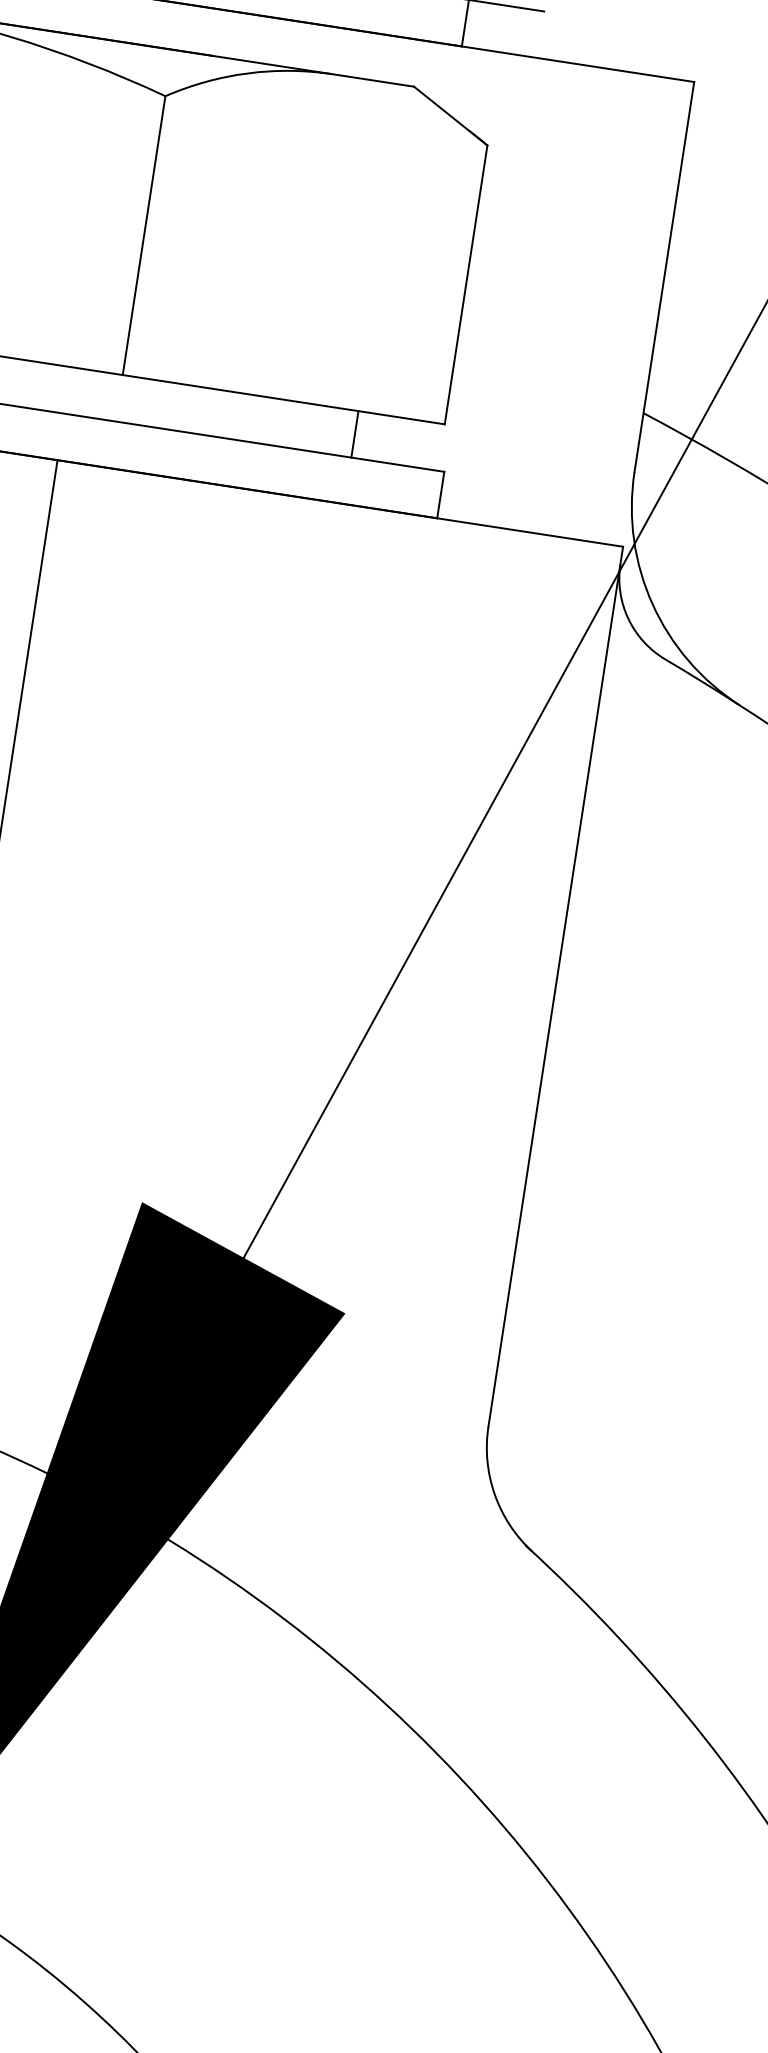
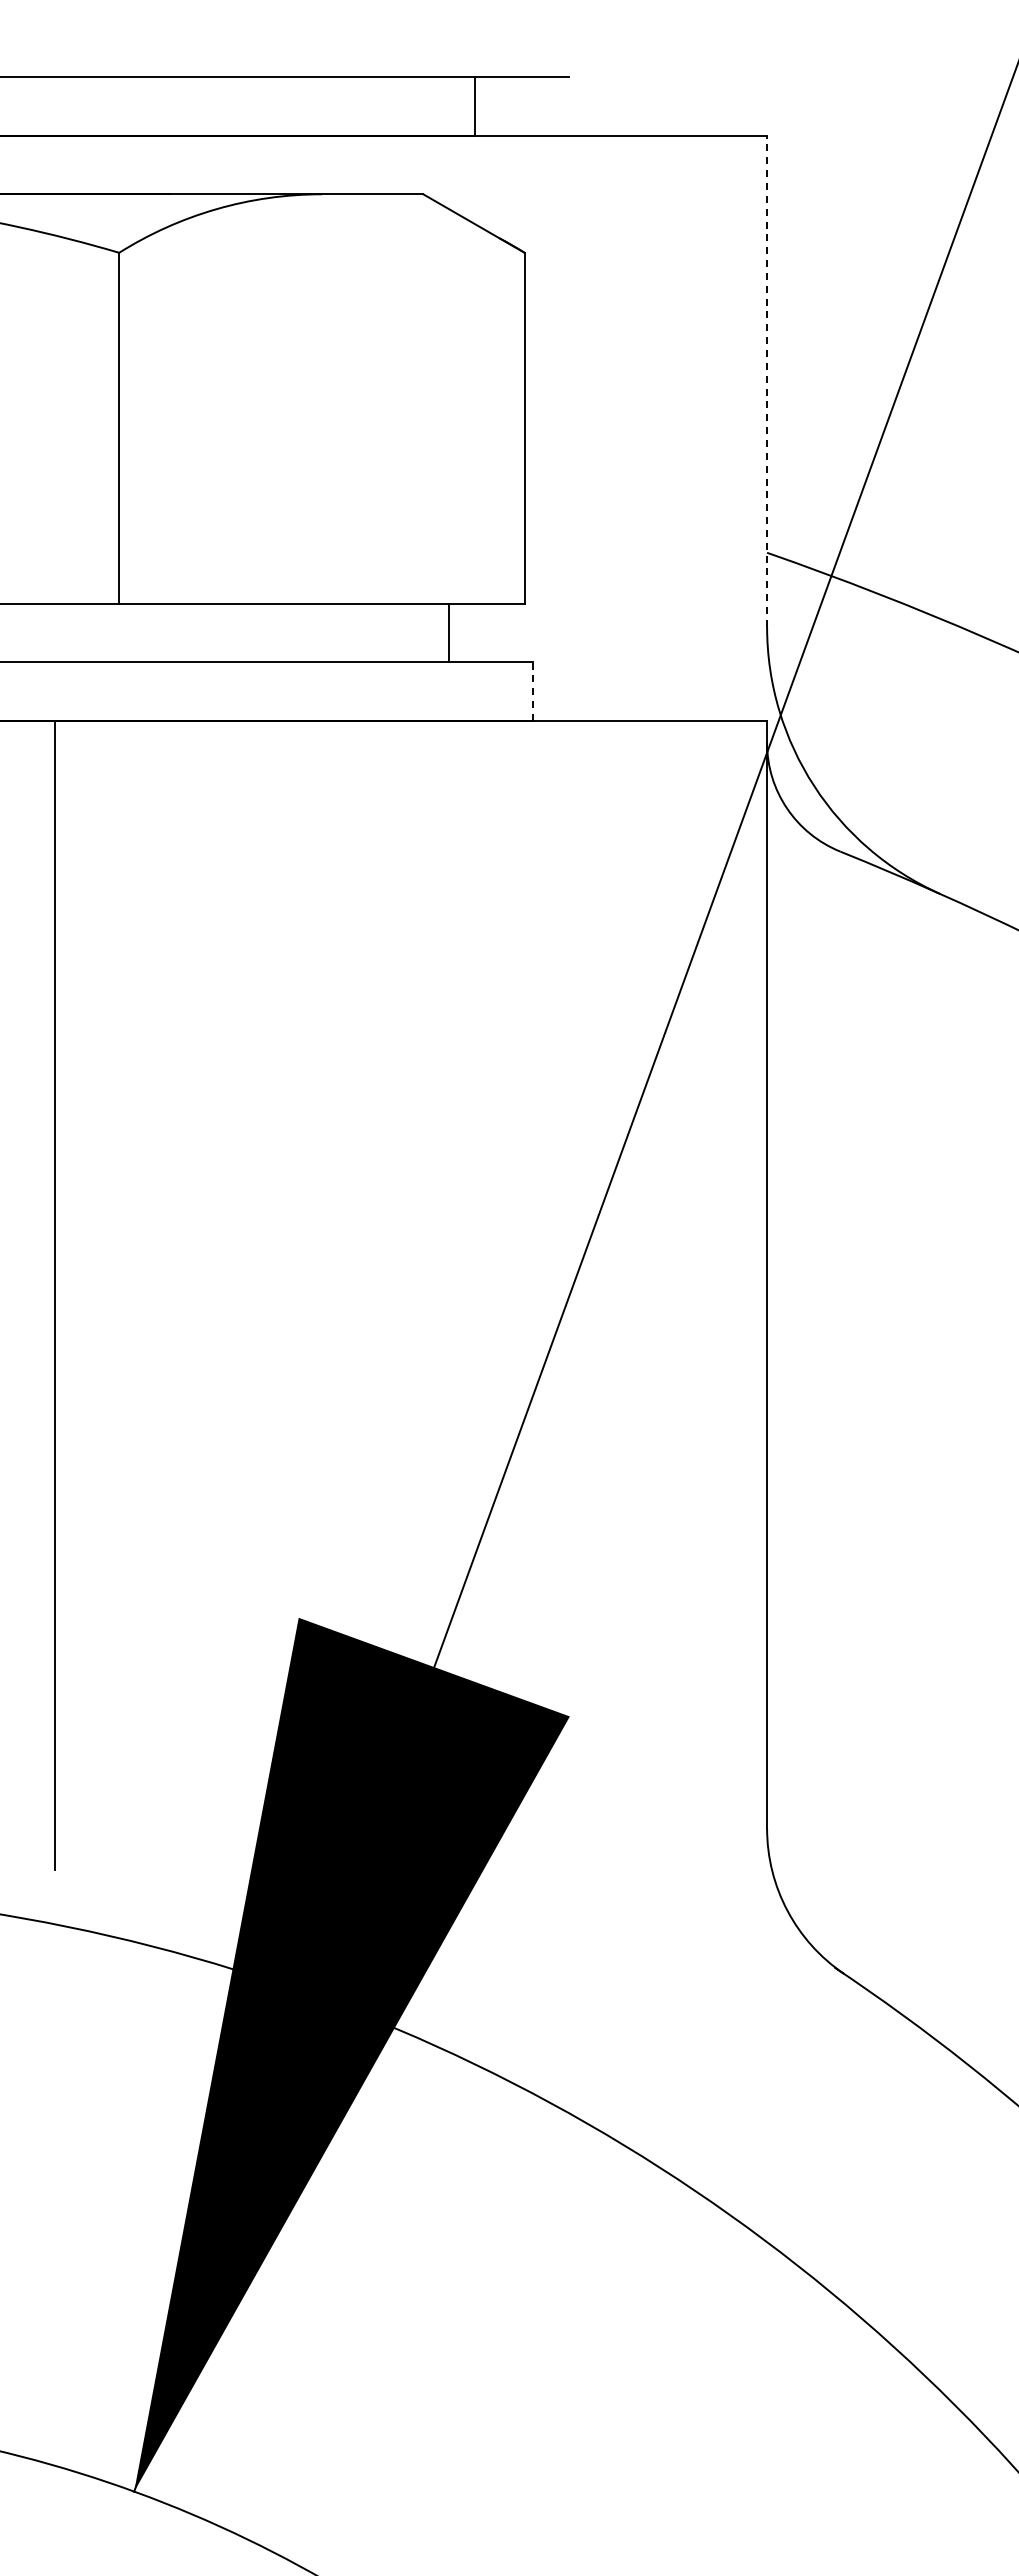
line: (664, 277) -> (767, 381), solid -> dashed
line: (355, 433) -> (449, 632), moved
line: (441, 494) -> (533, 691), solid -> dashed

